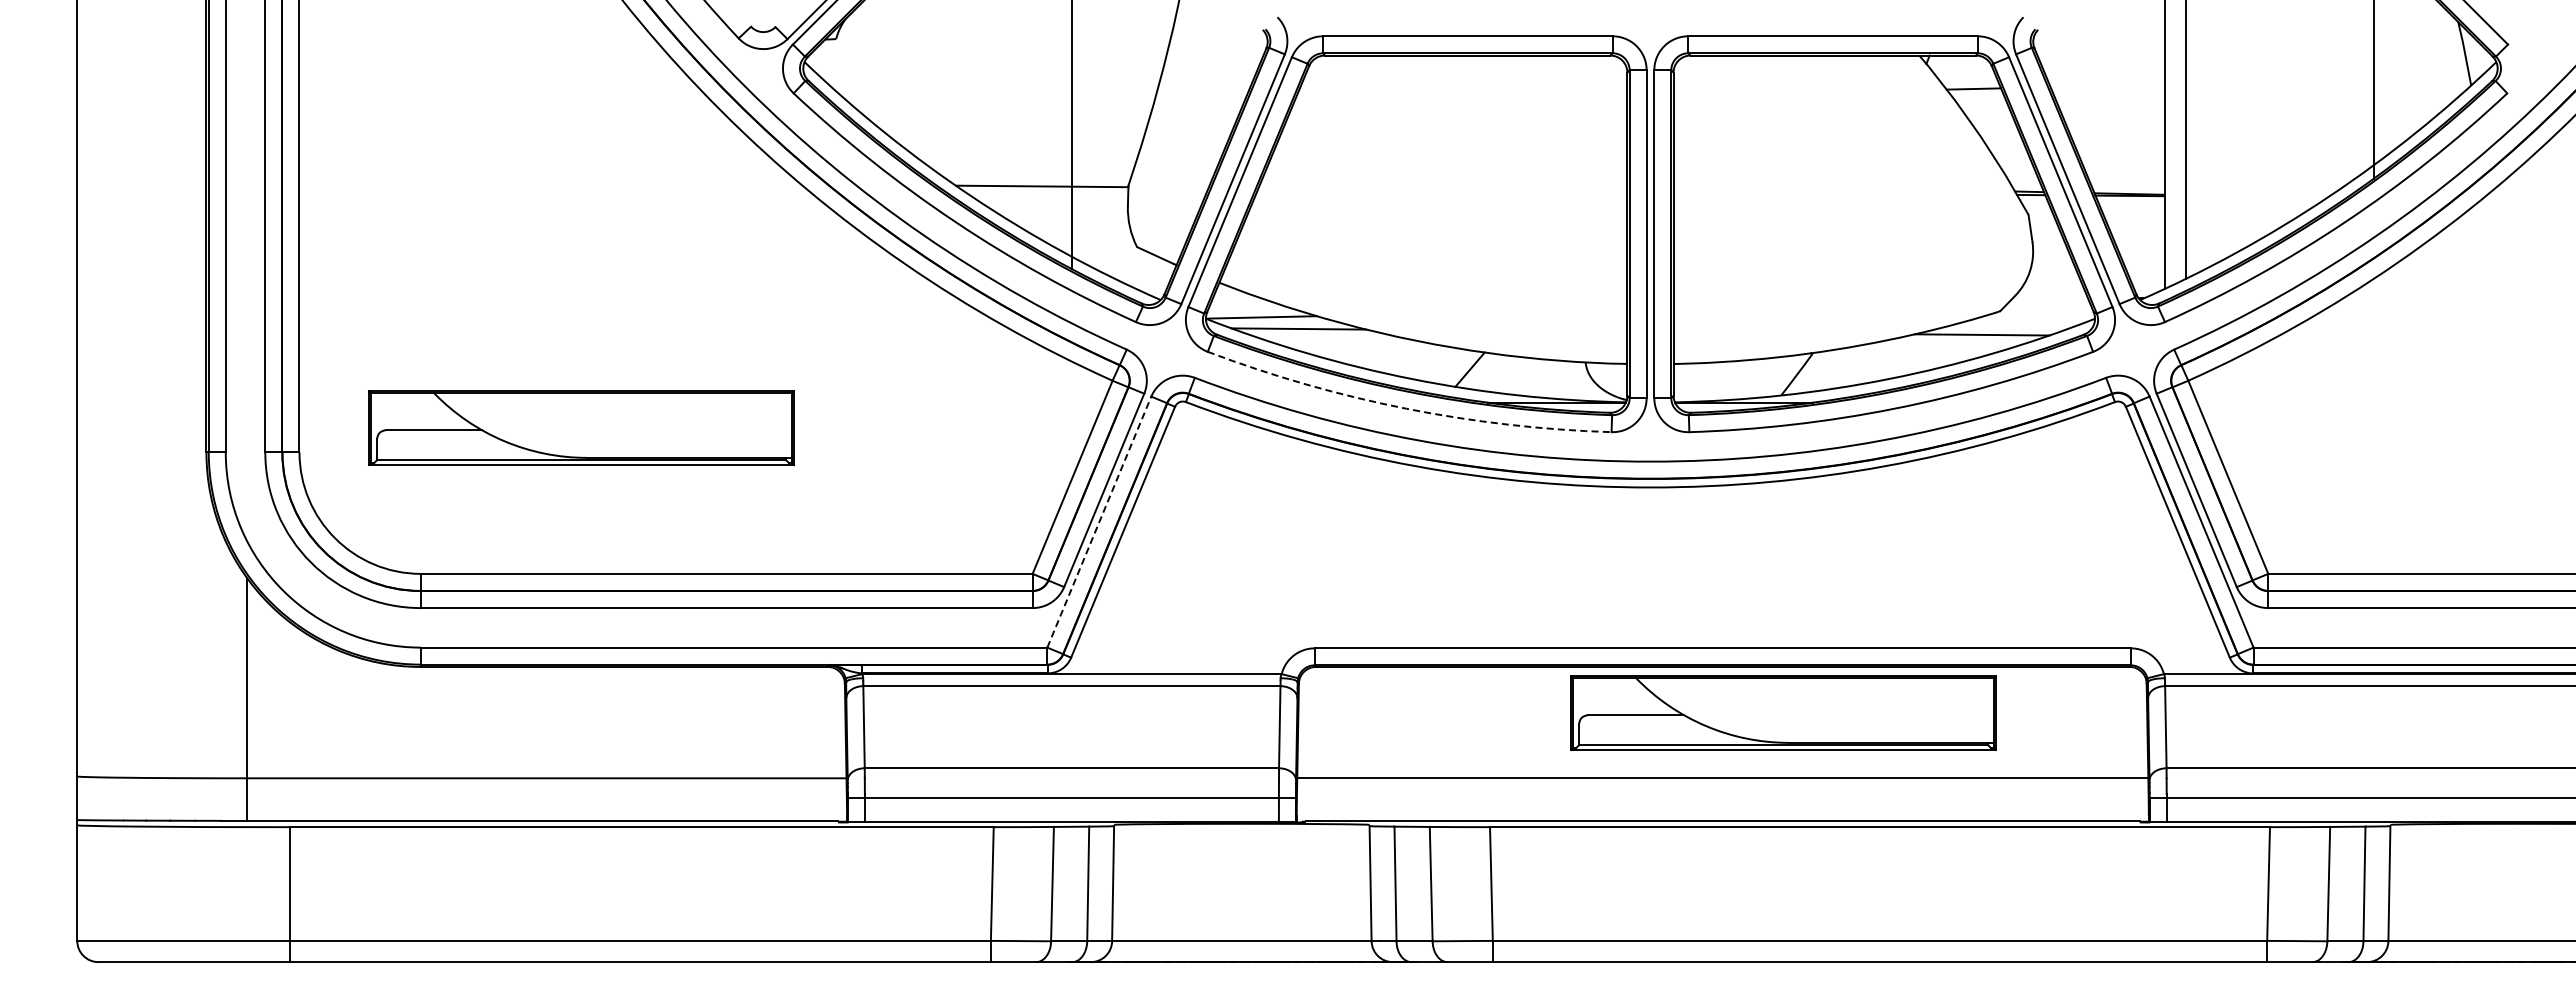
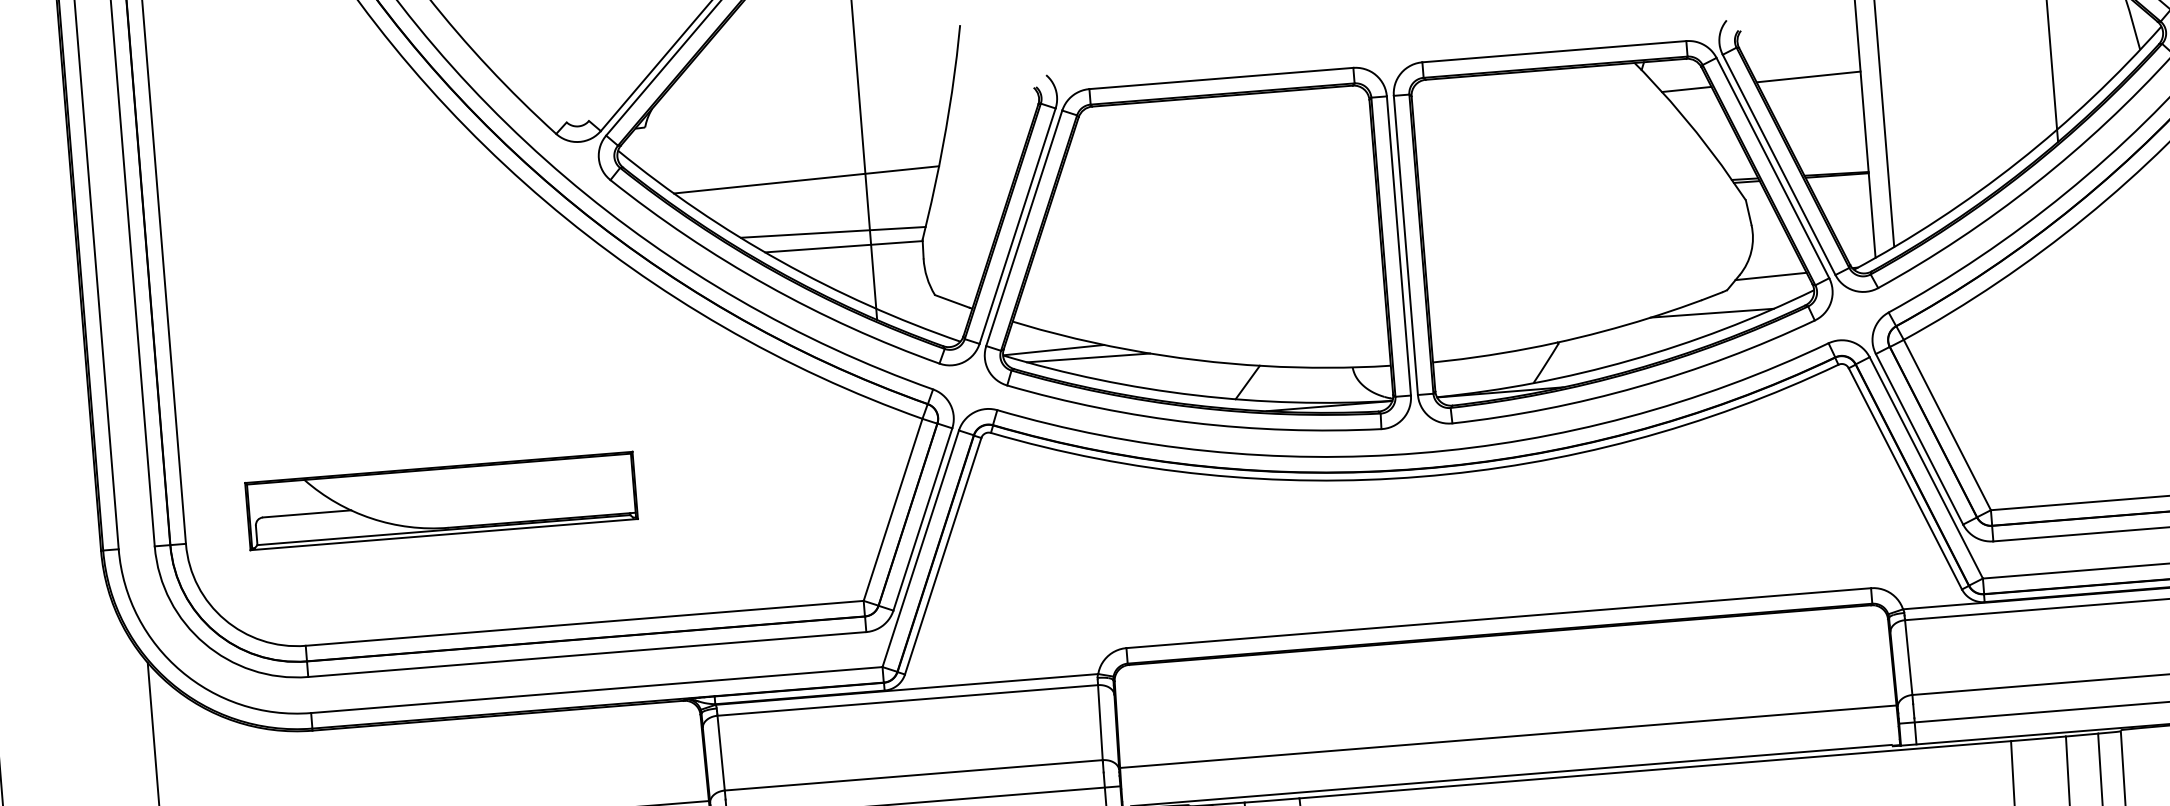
line: (2107, 85) -> (1808, 76), added
line: (1006, 110) -> (805, 180), added
line: (1031, 169) -> (832, 232), added
line: (2049, 299) -> (1771, 275), added
arc: (1406, 408) -> (1192, 422), dashed -> solid
line: (1099, 522) -> (920, 549), dashed -> solid
part: (1783, 712) -> (1558, 672), removed

